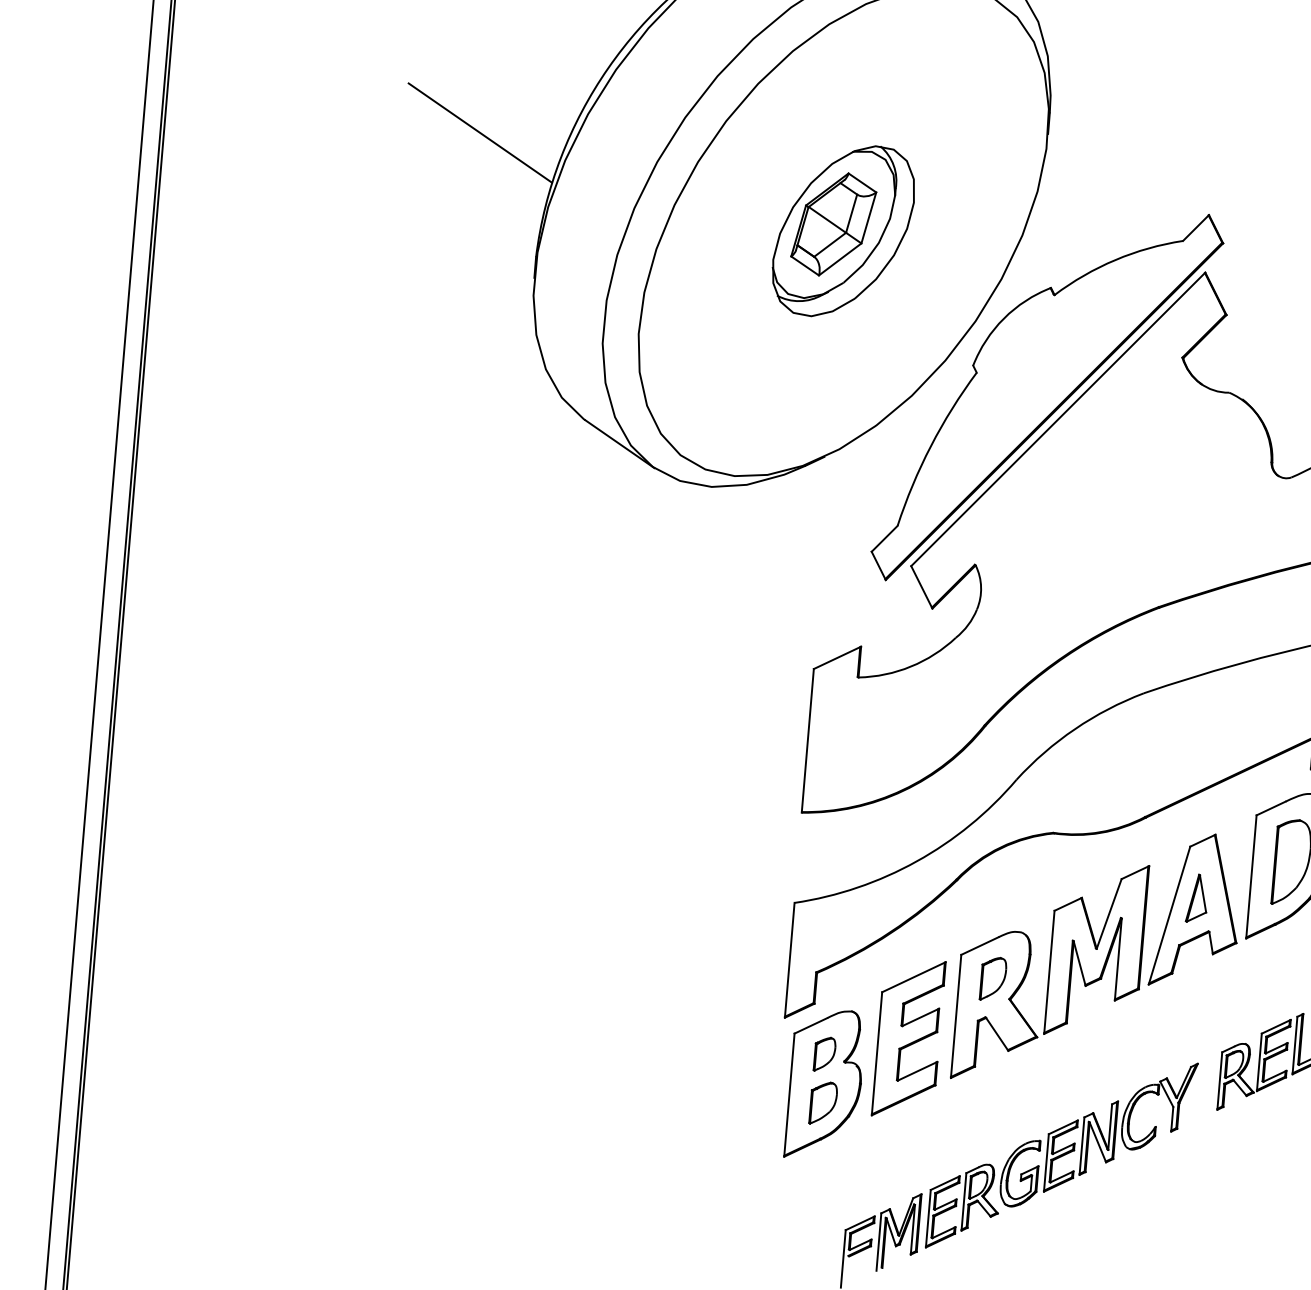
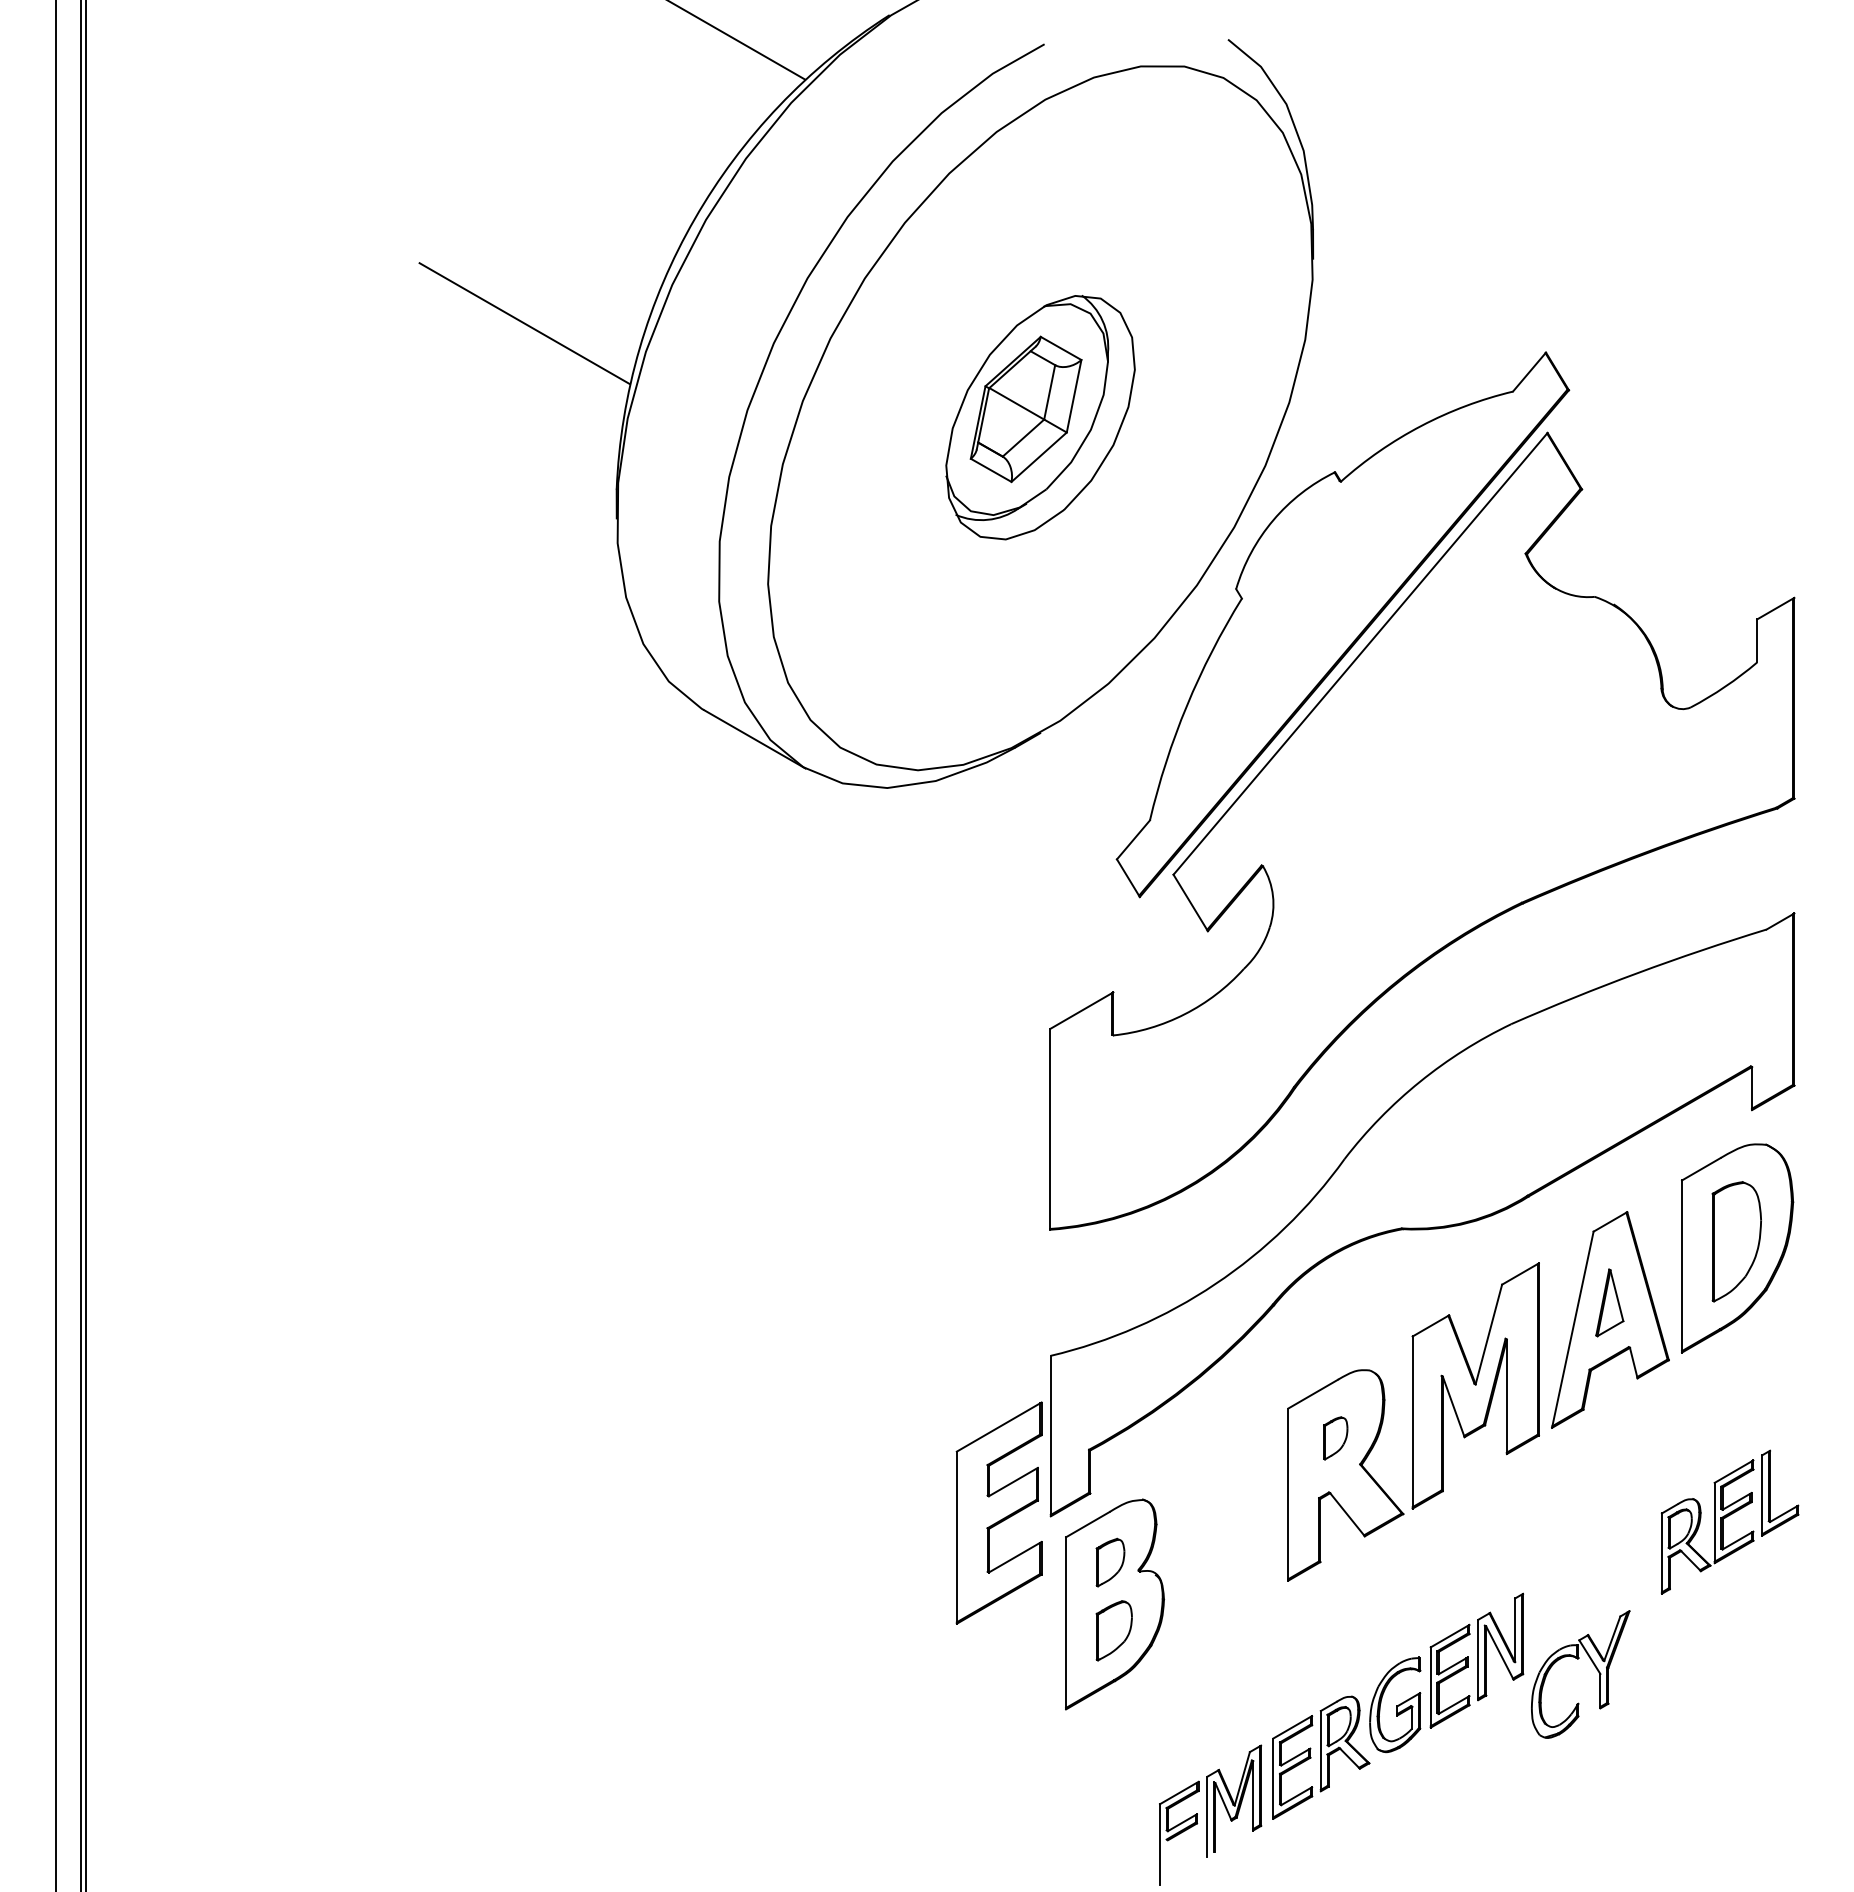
part: (993, 979) -> (1335, 1438), size x0.7
part: (908, 1038) -> (998, 1512), moved
part: (1158, 1095) -> (1578, 1659), moved

